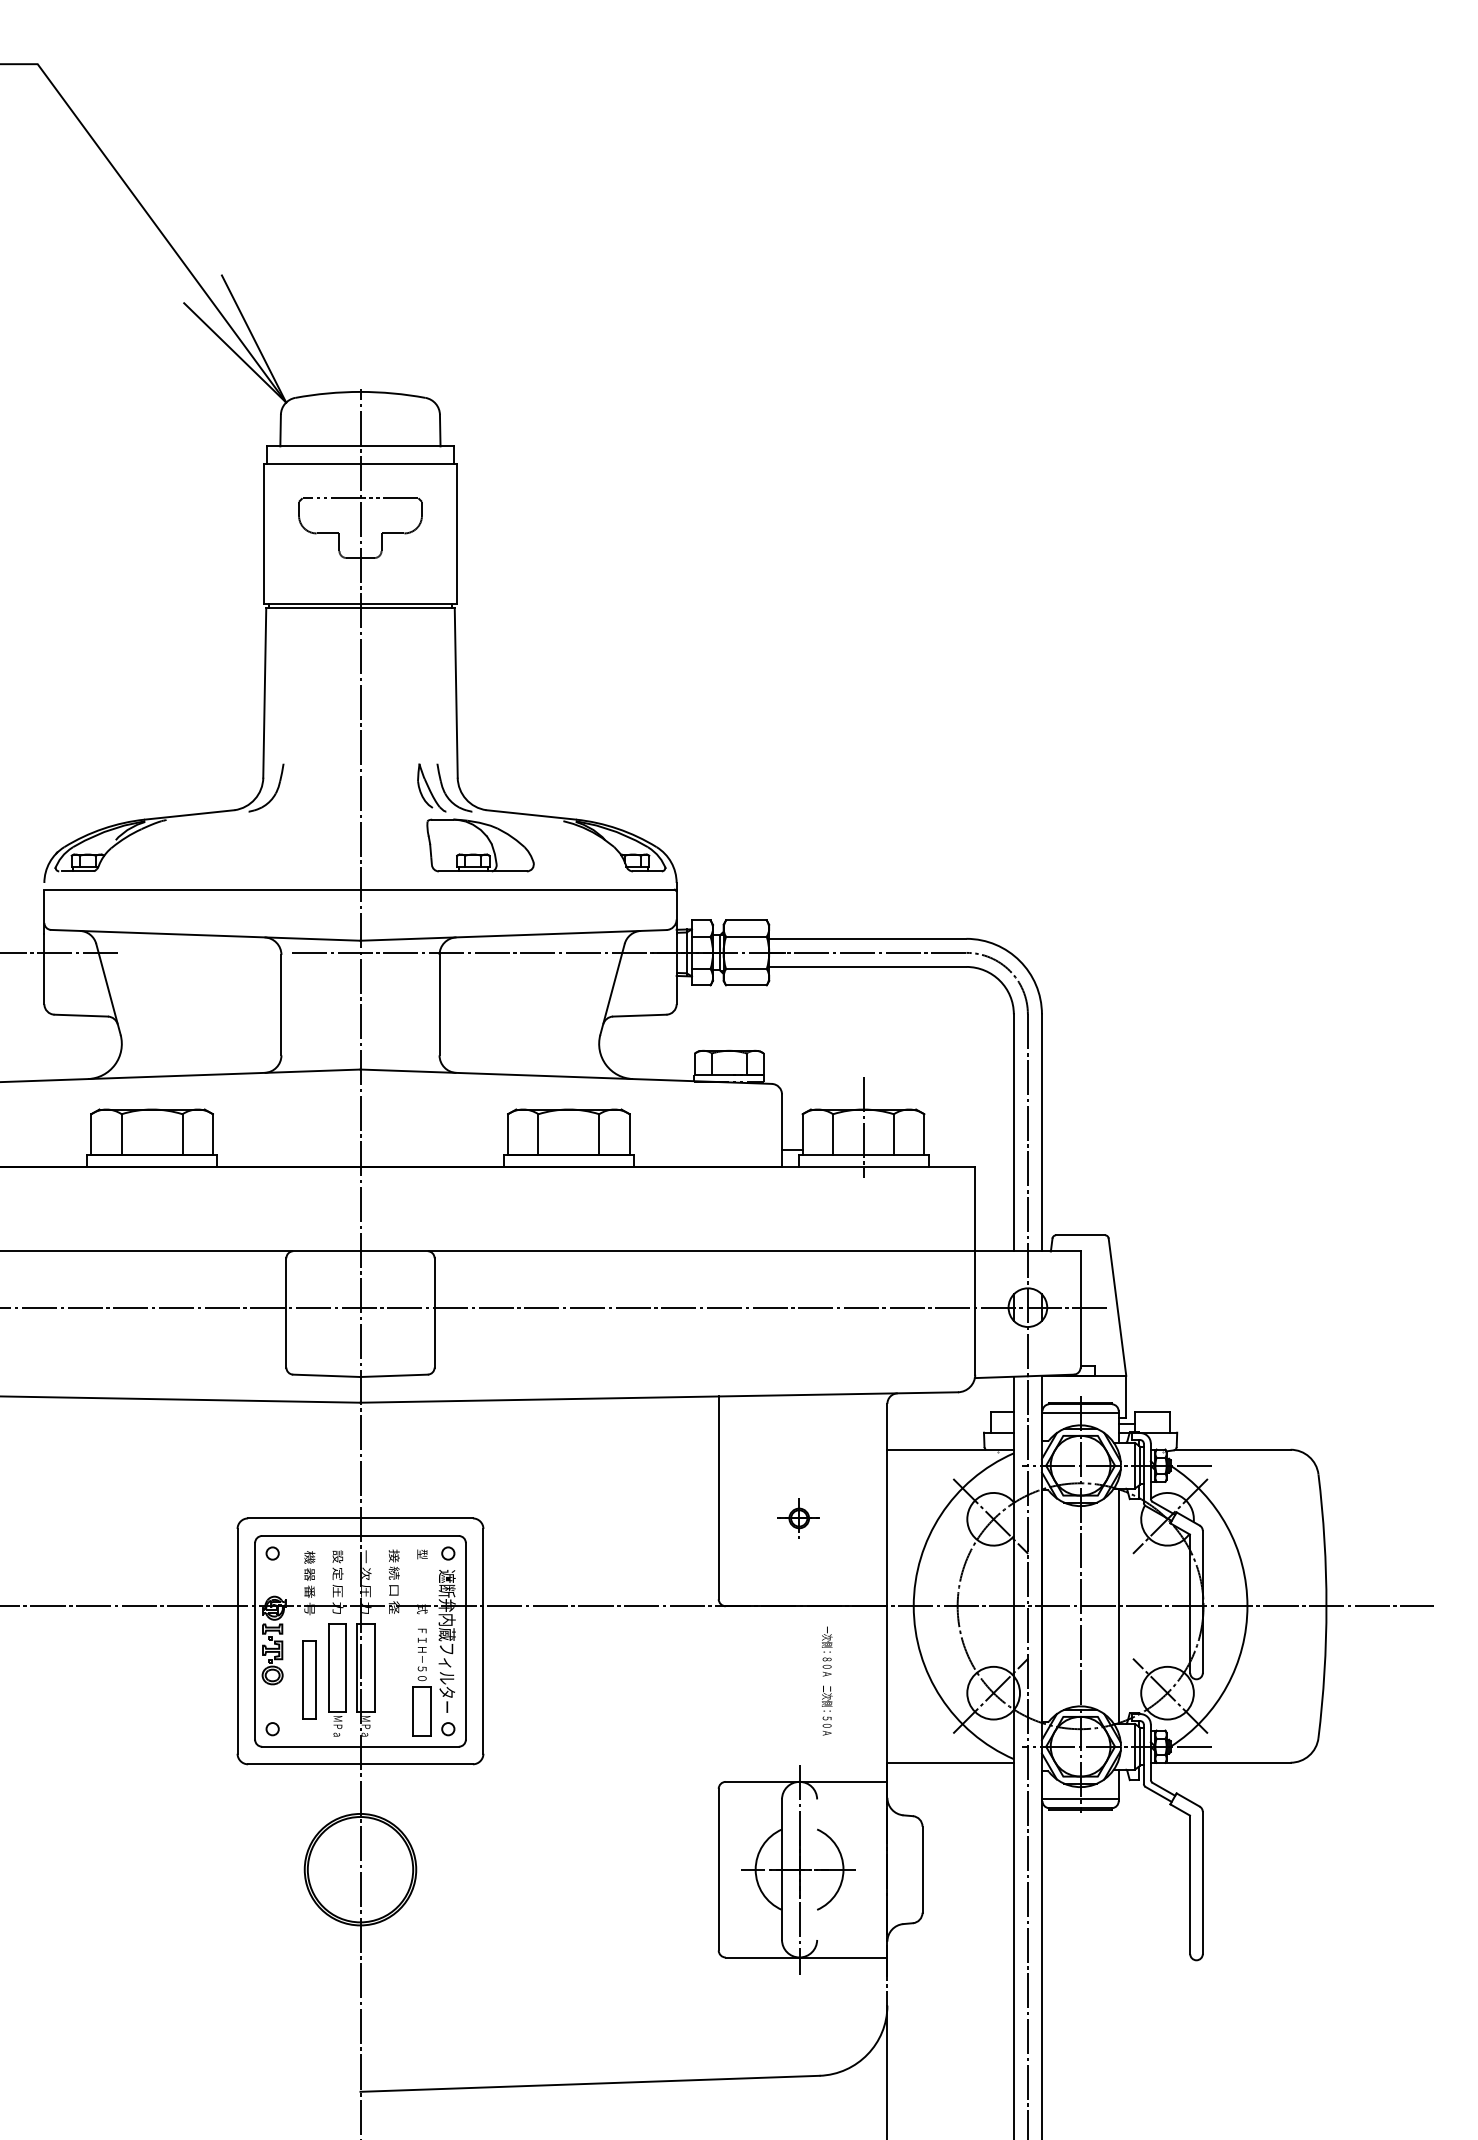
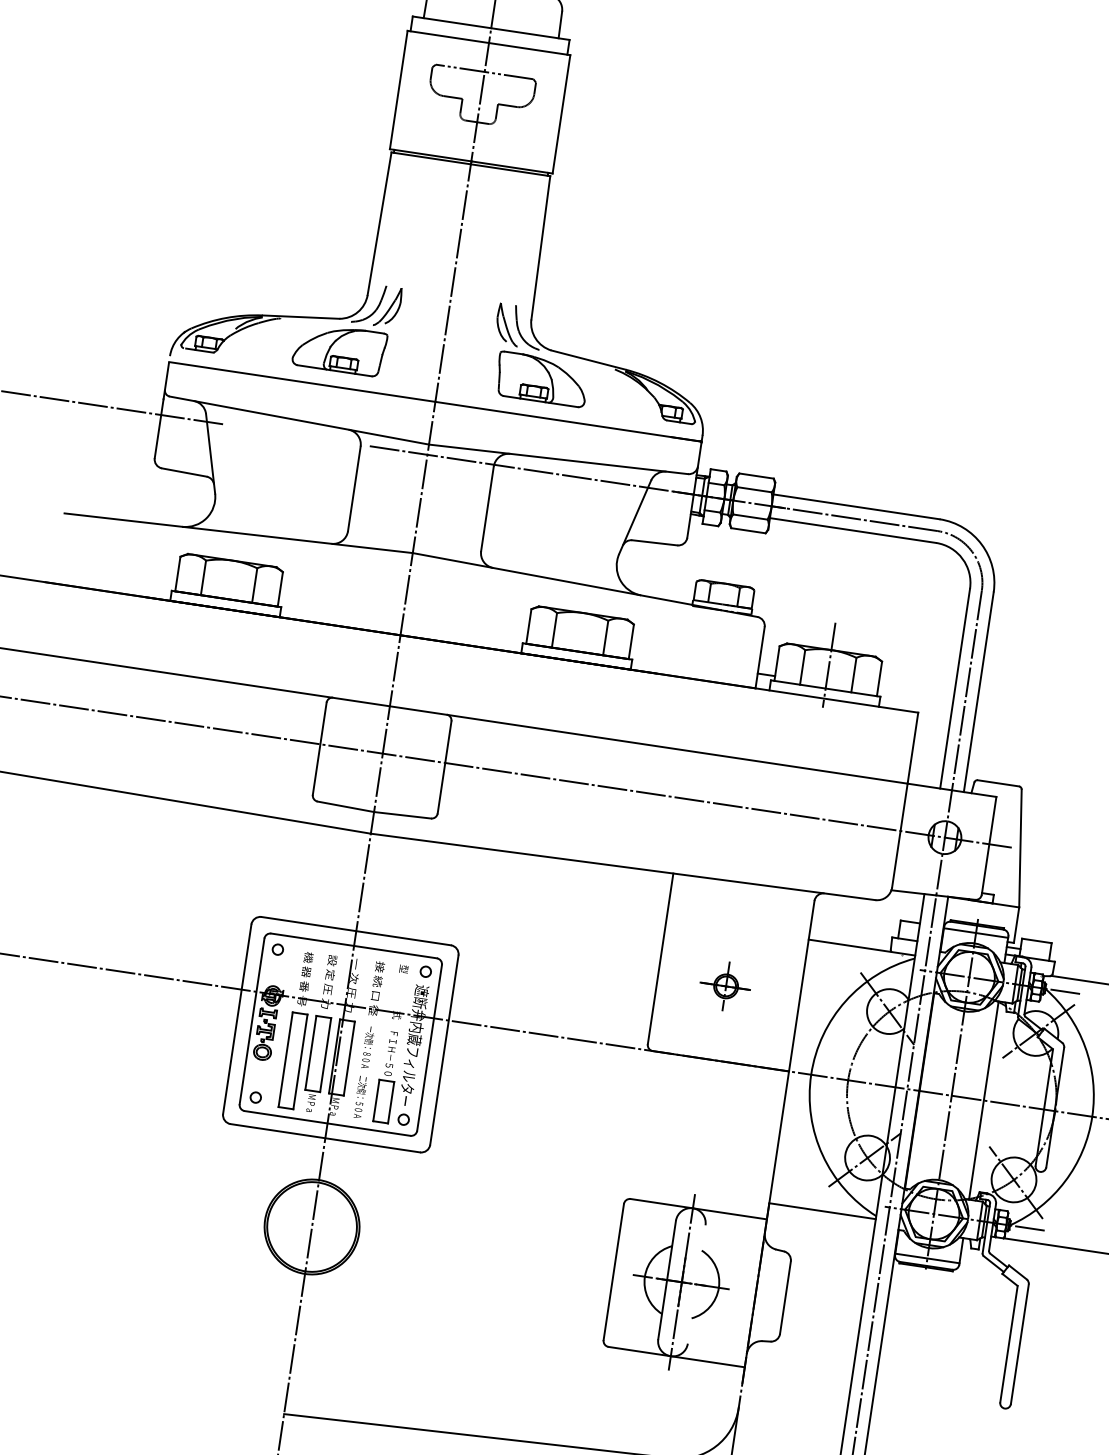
part: (244, 817) -> (346, 326), added
part: (798, 1518) -> (725, 986), size x1.43
part: (309, 1679) -> (293, 1060), size x1.43
text: (827, 1680) -> (364, 1071), moved

